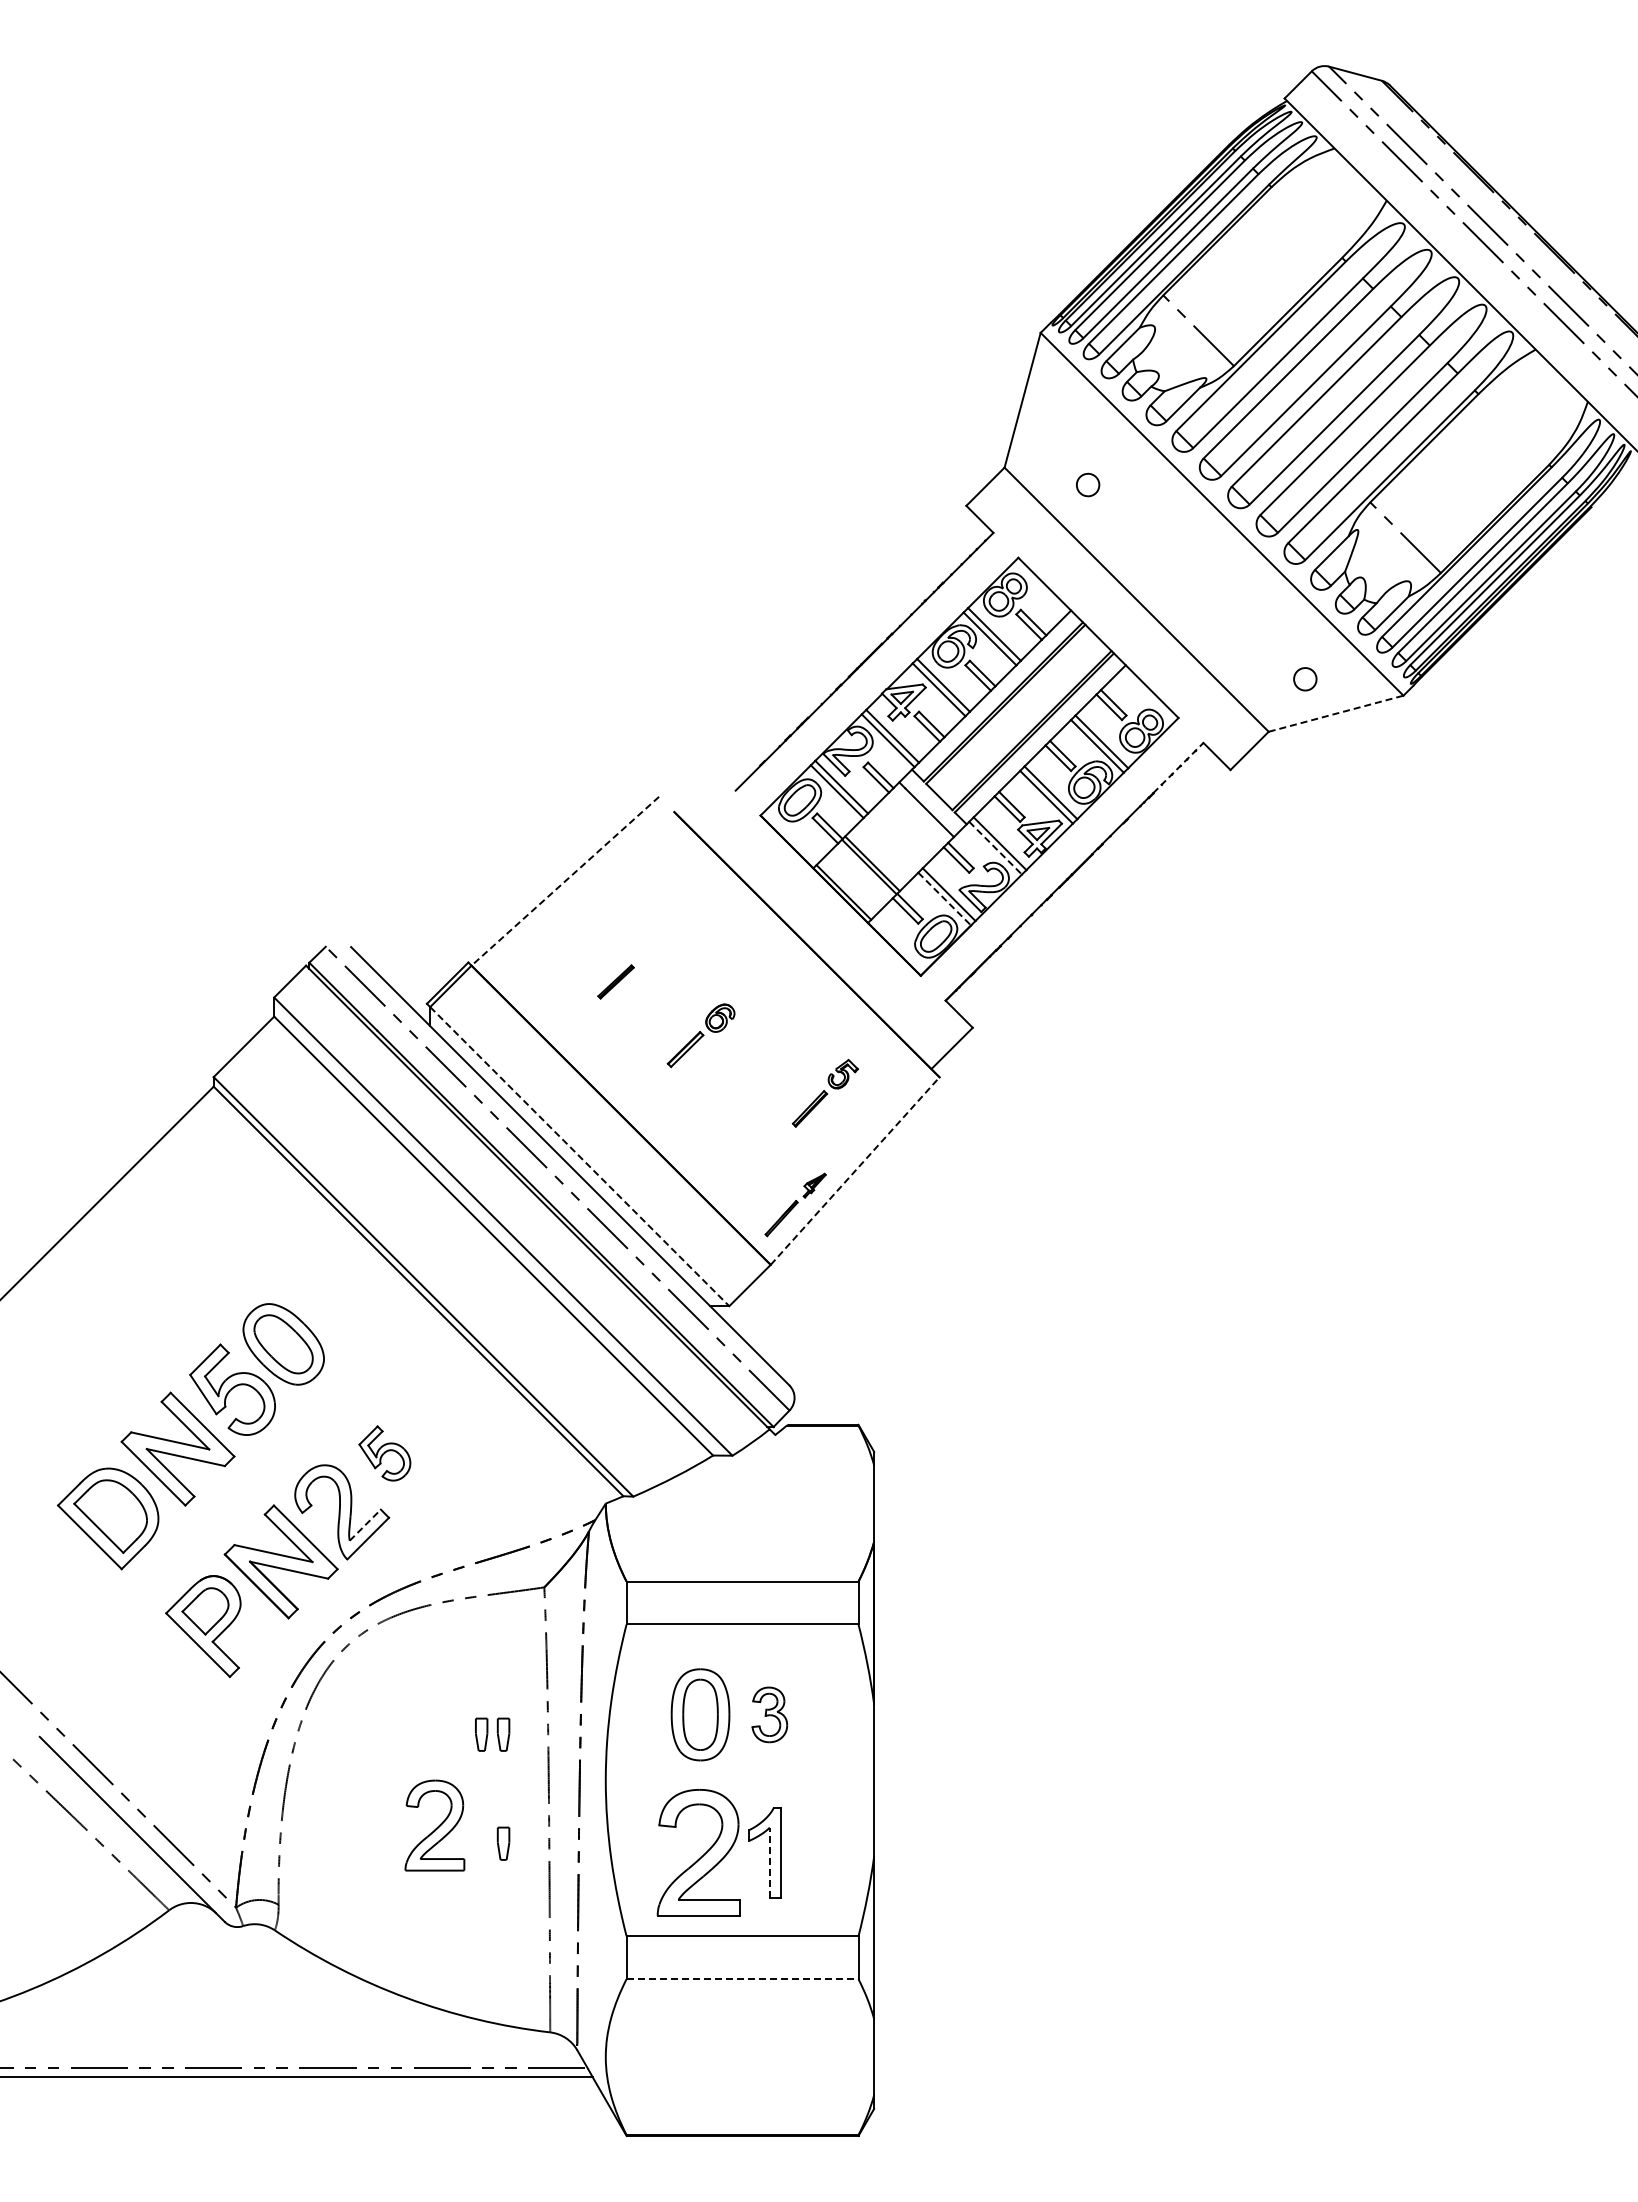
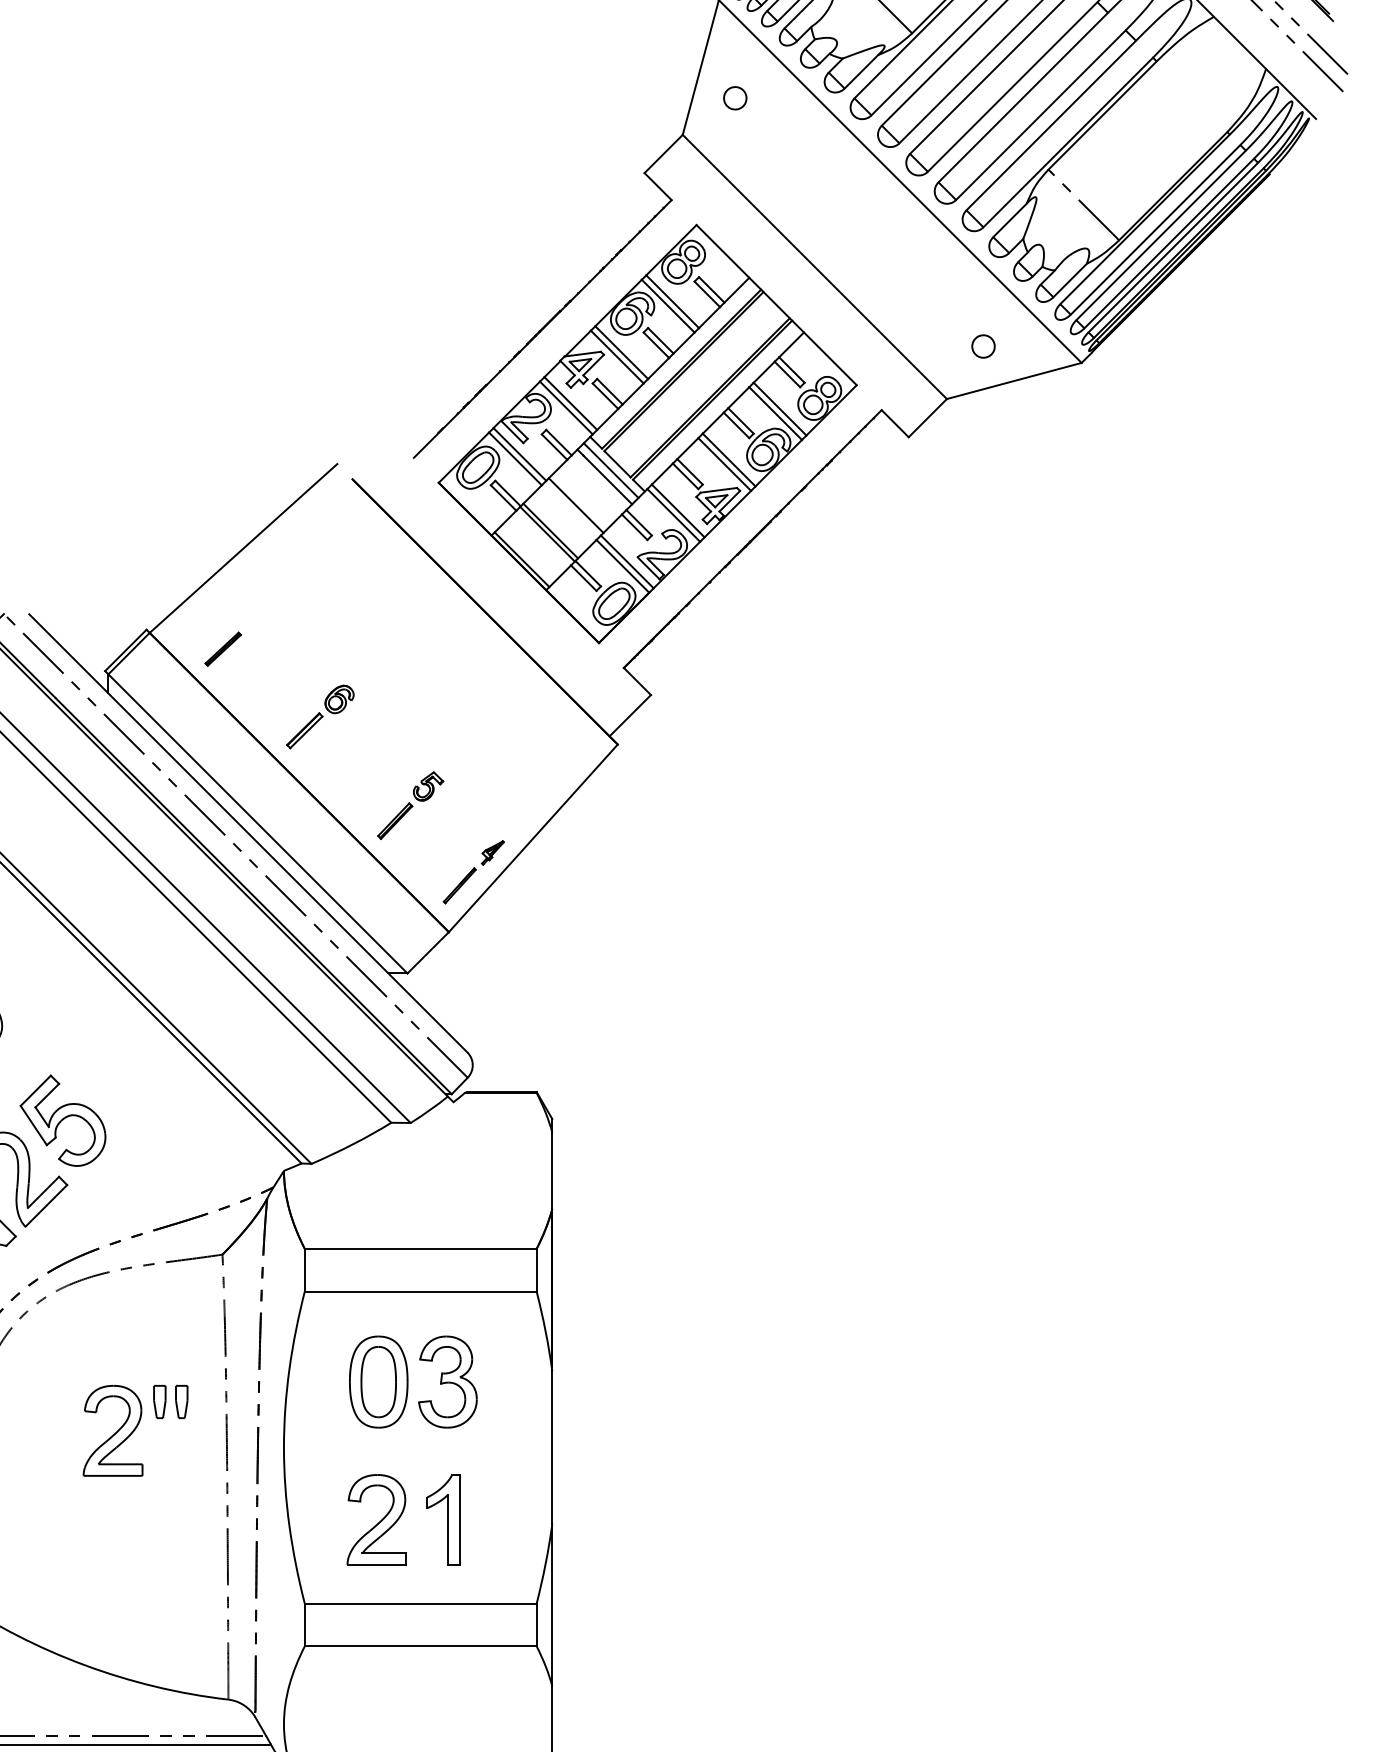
part: (1088, 484) -> (735, 97), moved
line: (1336, 713) -> (1014, 380), dashed -> solid
line: (1178, 768) -> (856, 435), dashed -> solid
line: (932, 803) -> (610, 470), added
line: (897, 838) -> (575, 505), added
line: (995, 848) -> (673, 515), dashed -> solid
line: (564, 881) -> (242, 548), dashed -> solid
line: (945, 899) -> (623, 566), dashed -> solid
part: (615, 981) -> (222, 648), moved
part: (700, 1035) -> (319, 716), moved
part: (824, 1093) -> (409, 805), moved
line: (579, 1156) -> (257, 823), dashed -> solid
line: (855, 1170) -> (533, 837), dashed -> solid
part: (384, 1453) -> (62, 1120), size x1.67
line: (365, 1524) -> (43, 1191), dashed -> solid
part: (769, 1714) -> (447, 1381), size x1.67
part: (434, 1825) -> (112, 1430), moved
part: (503, 1843) -> (181, 1510), removed
part: (698, 1852) -> (376, 1519), size x0.71
line: (769, 1862) -> (447, 1529), dashed -> solid
line: (742, 1979) -> (420, 1646), dashed -> solid

